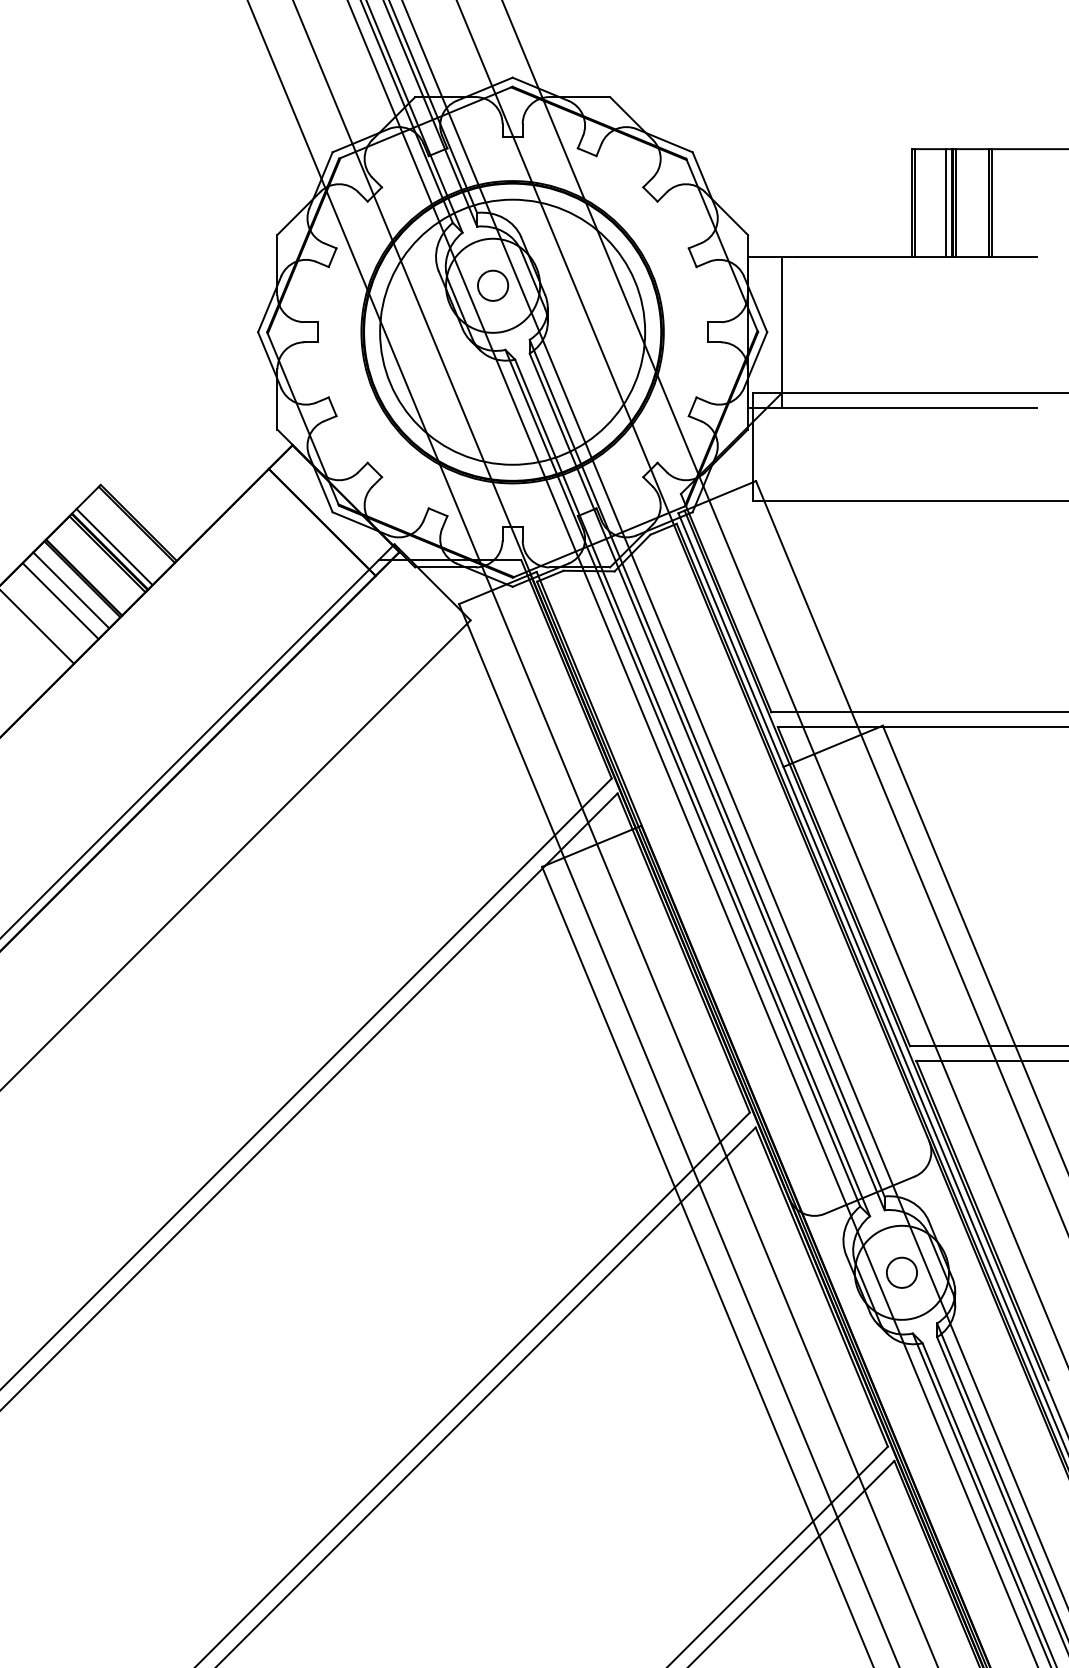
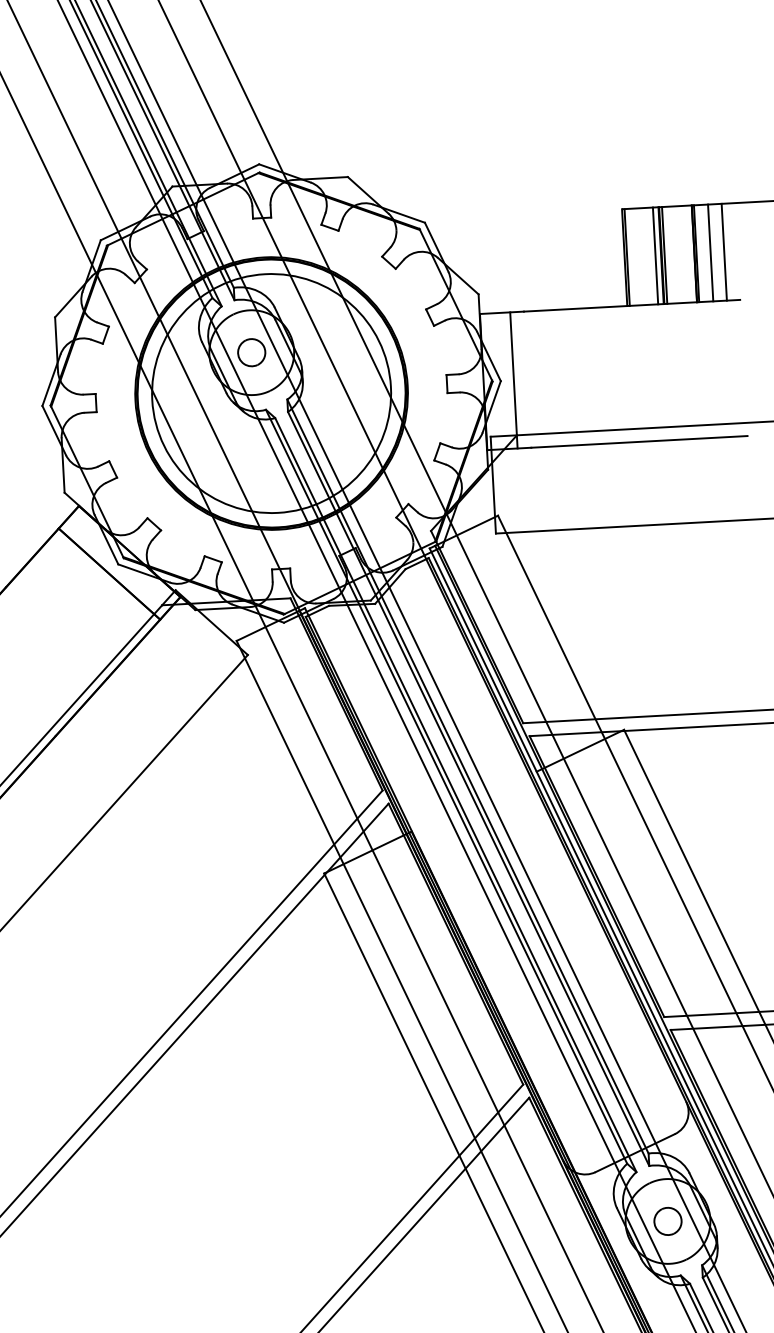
line: (1007, 202) -> (710, 252), added
line: (1022, 202) -> (724, 251), added

